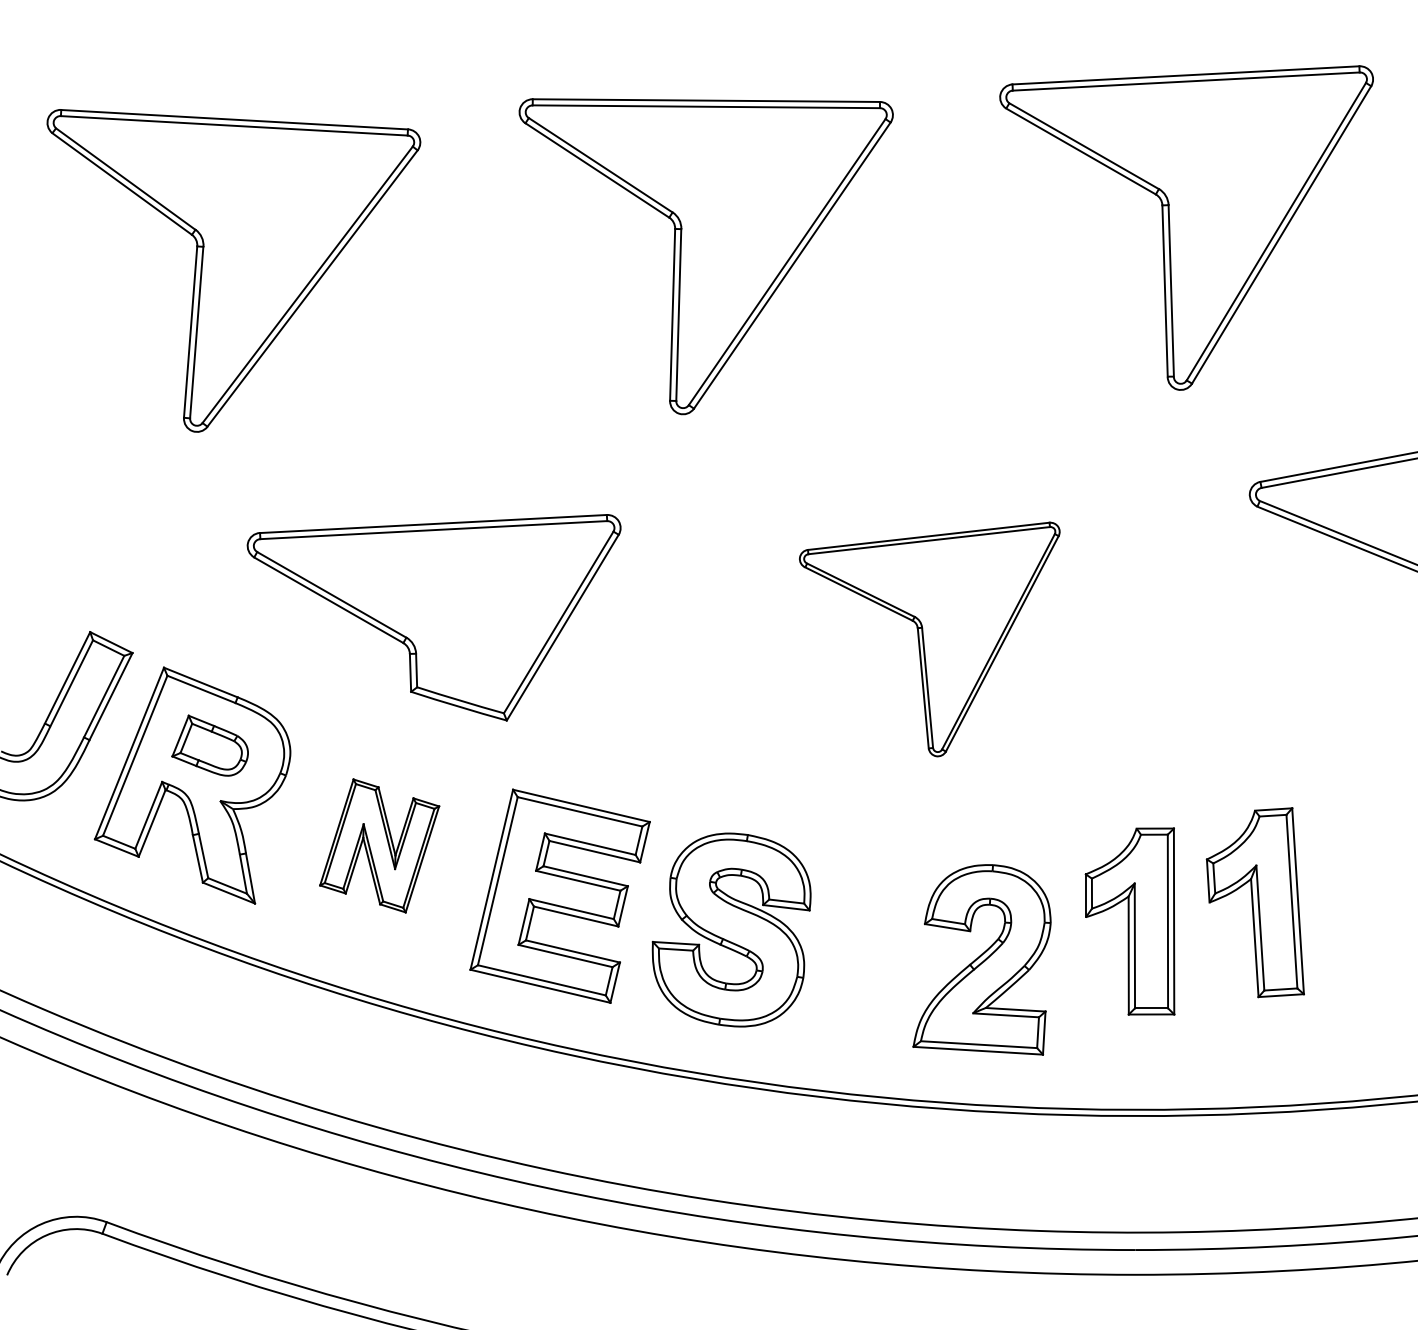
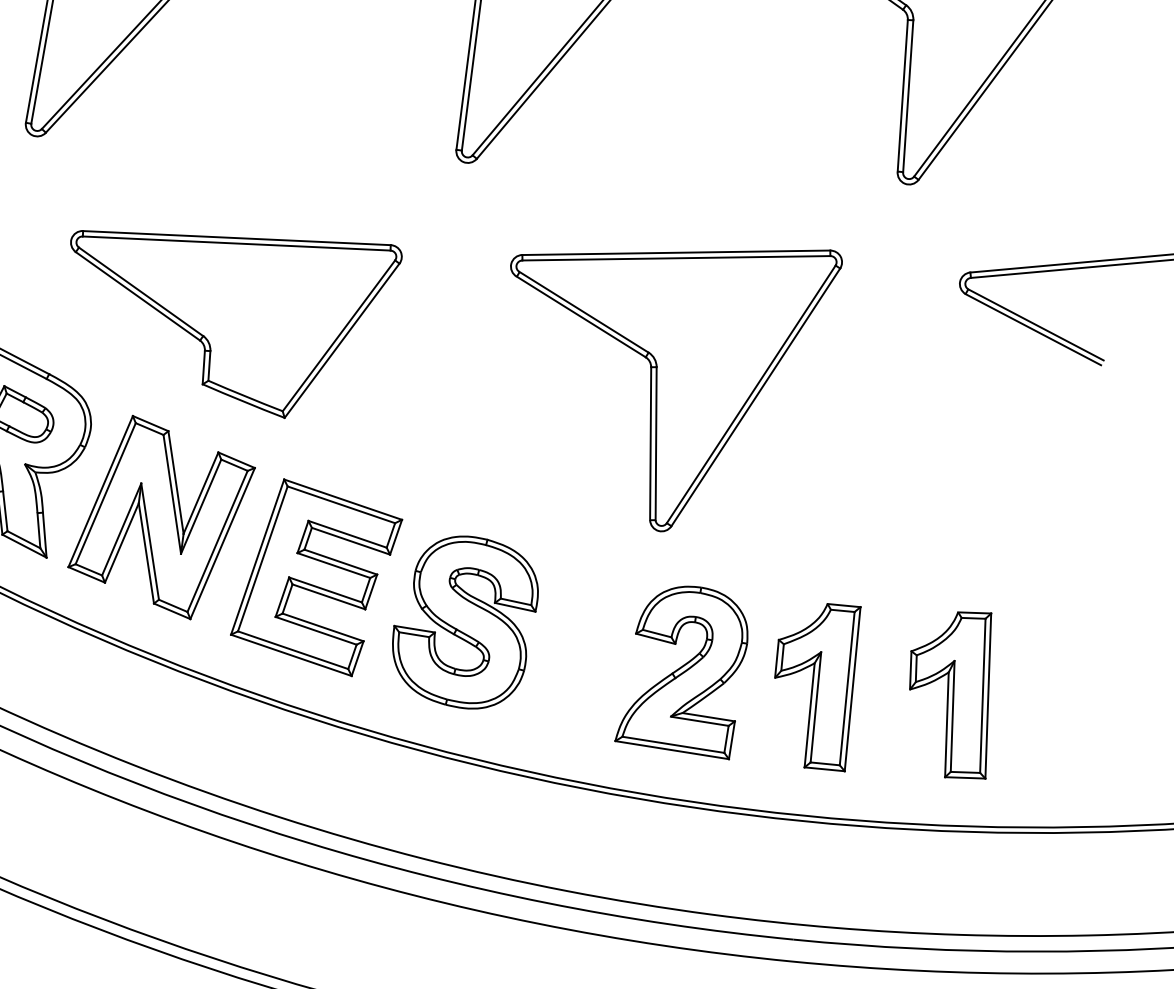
part: (929, 639) -> (664, 382), size x1.43
part: (379, 845) -> (161, 517), size x1.67
part: (1254, 902) -> (949, 693), moved
part: (1129, 921) -> (813, 685), moved

